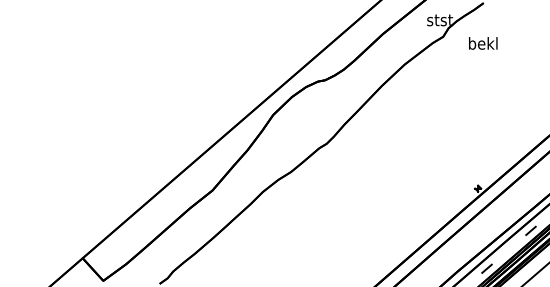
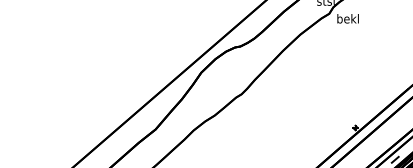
text: (483, 43) -> (348, 18), moved

